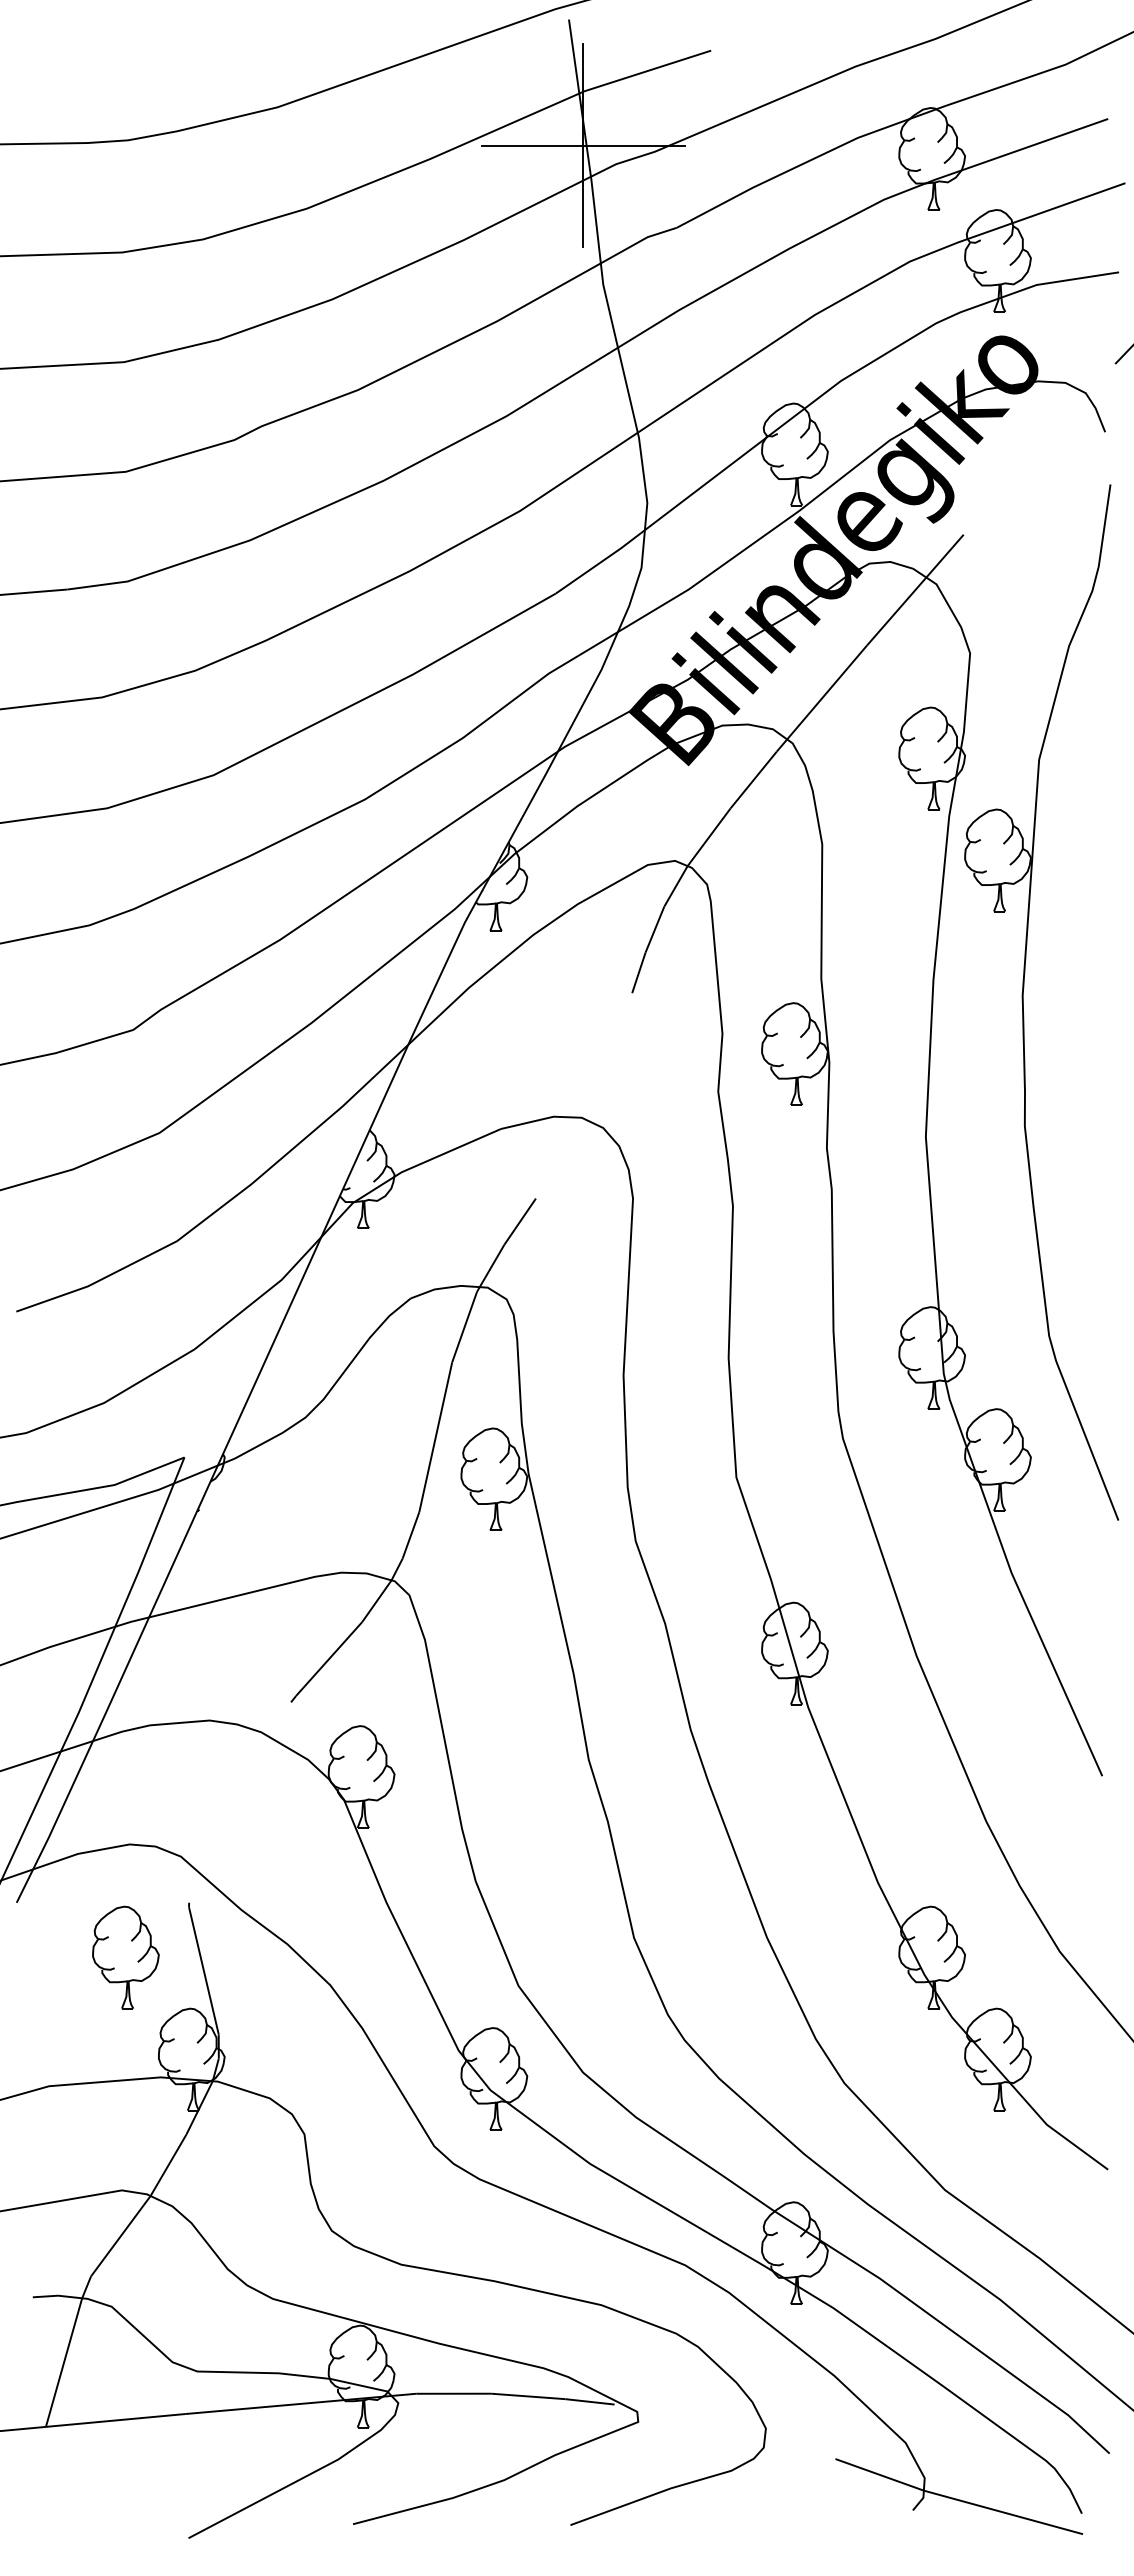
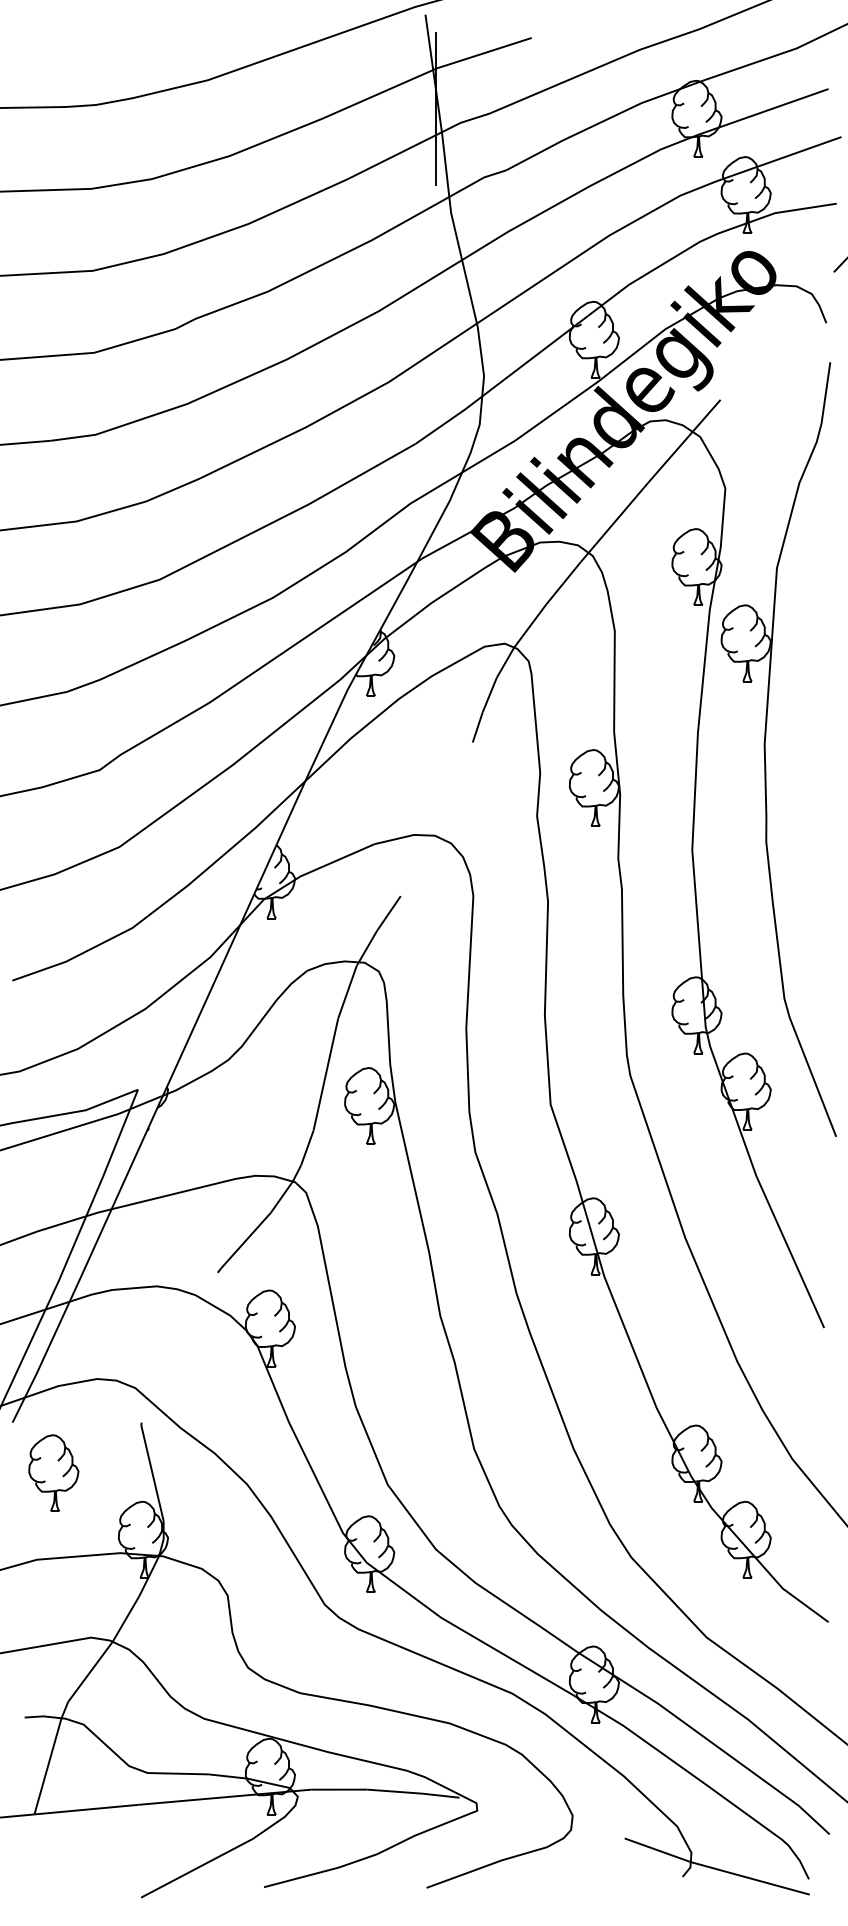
line: (582, 145) -> (435, 108), removed
part: (125, 1957) -> (53, 1473), moved

